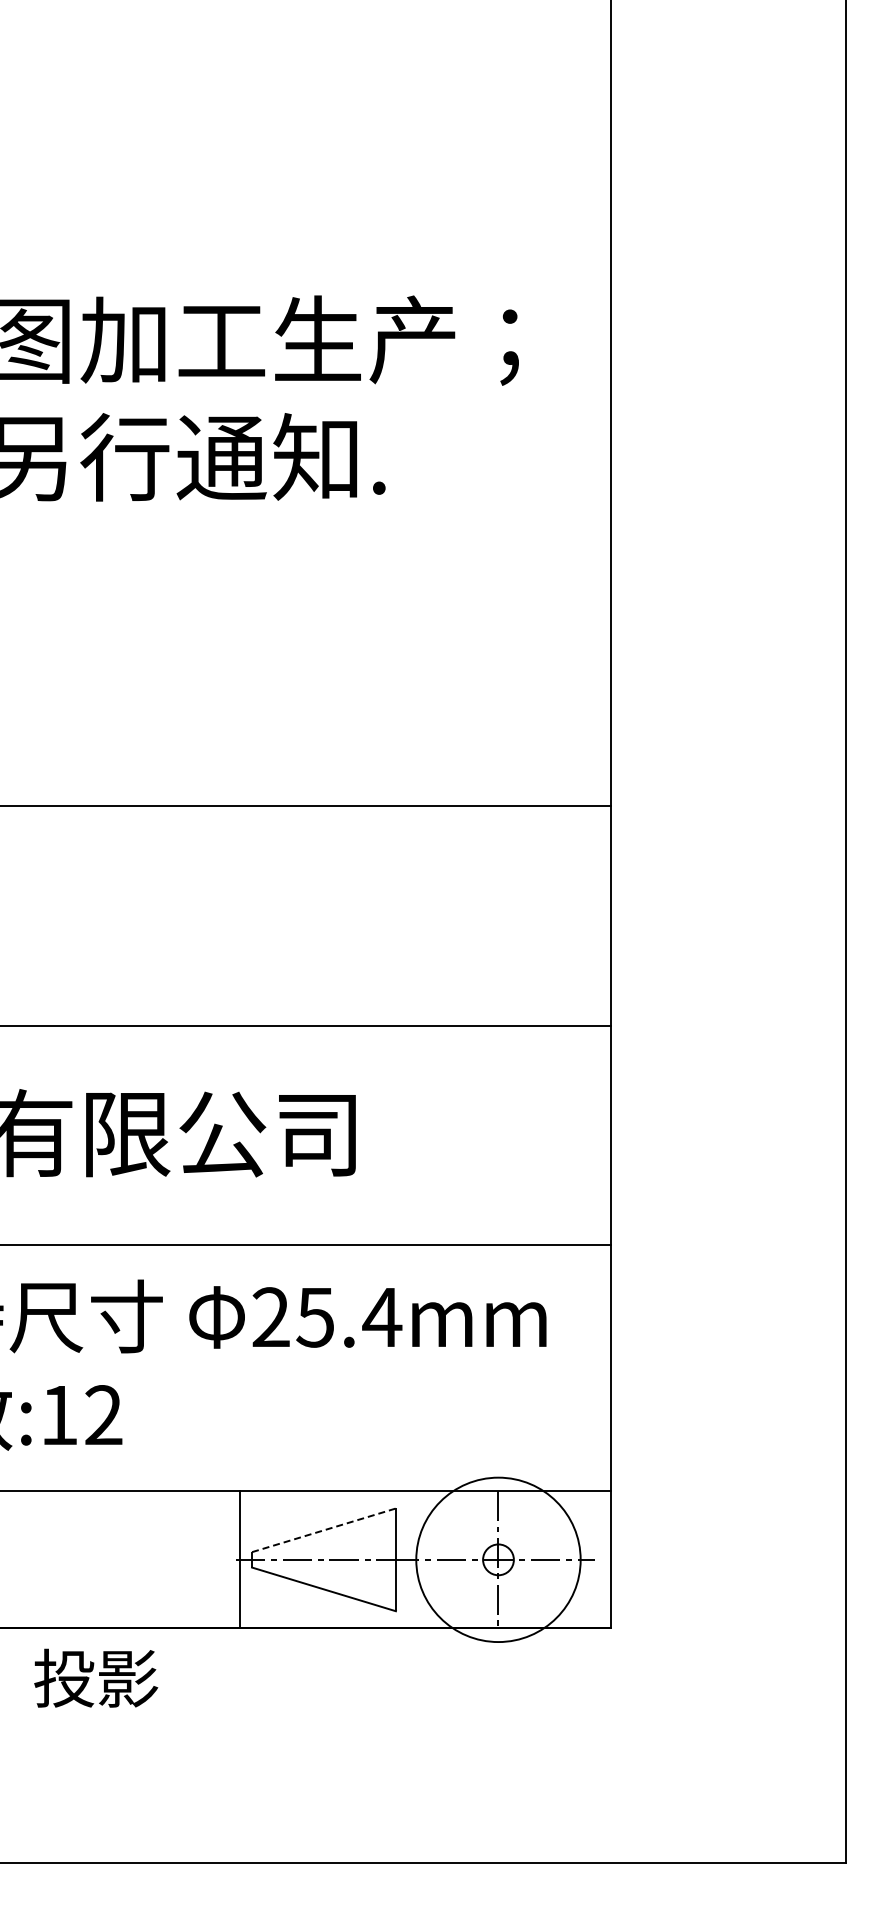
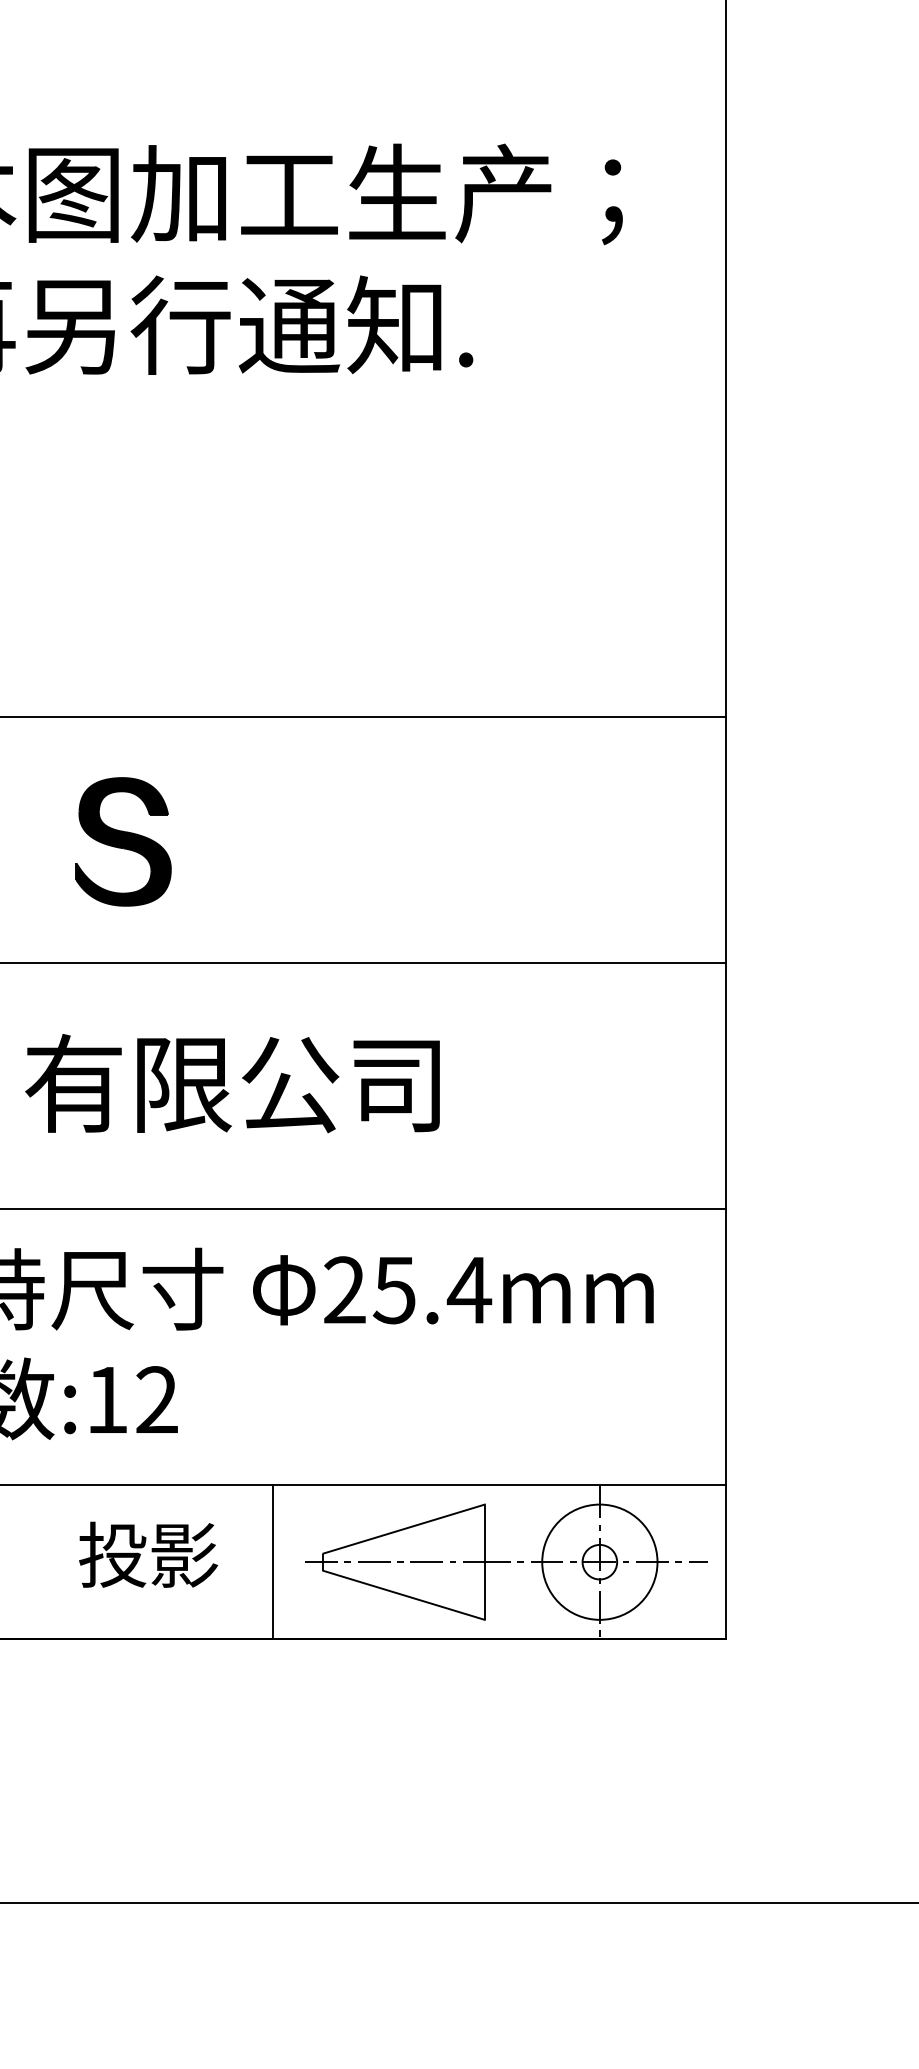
part: (73, 917) -> (123, 841), added
line: (324, 1530) -> (404, 1529), dashed -> solid
line: (240, 1559) -> (273, 1561), moved
circle: (498, 1559) -> (599, 1561), size x0.62
text: (96, 1677) -> (148, 1553), moved

